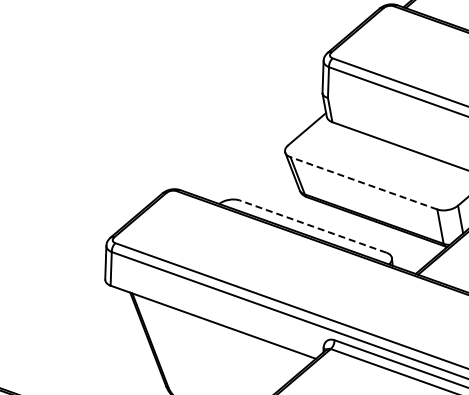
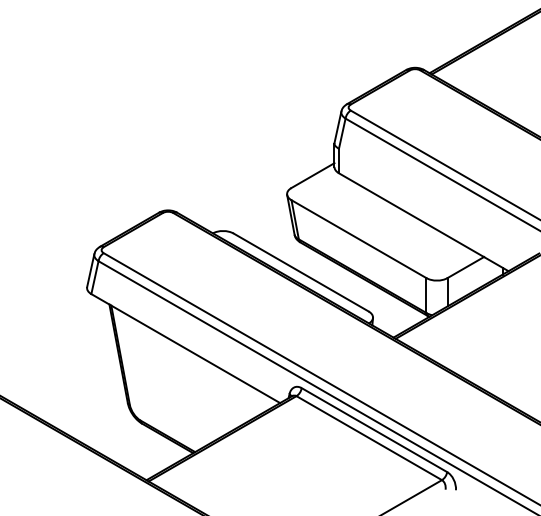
line: (364, 183) -> (359, 239), dashed -> solid
line: (313, 226) -> (301, 272), dashed -> solid

